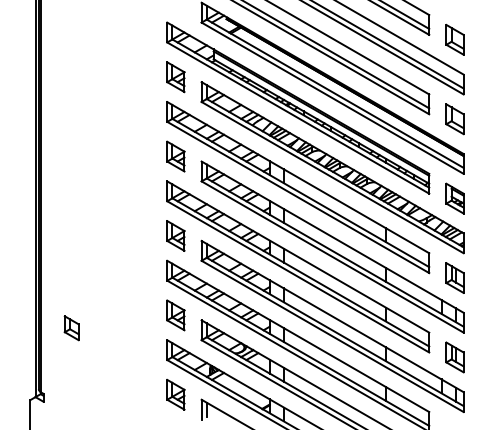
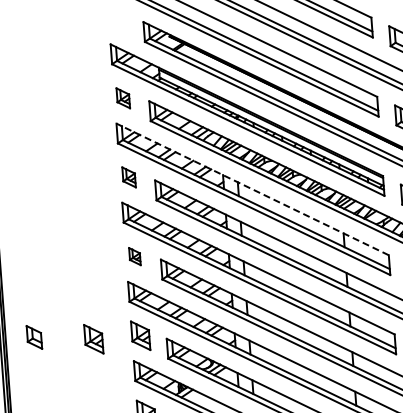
part: (175, 77) -> (122, 98), size x0.7
part: (175, 156) -> (128, 177), size x0.7
line: (297, 177) -> (251, 189), solid -> dashed
part: (175, 235) -> (134, 256), size x0.6
part: (128, 315) -> (93, 339), added
part: (71, 328) -> (34, 337), moved

